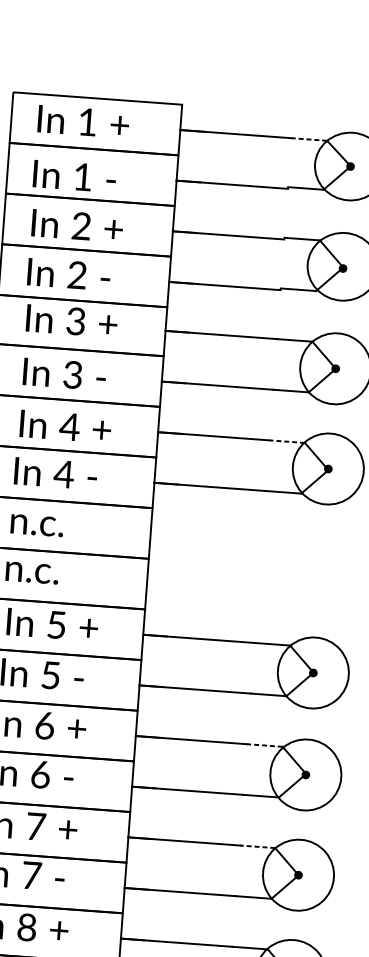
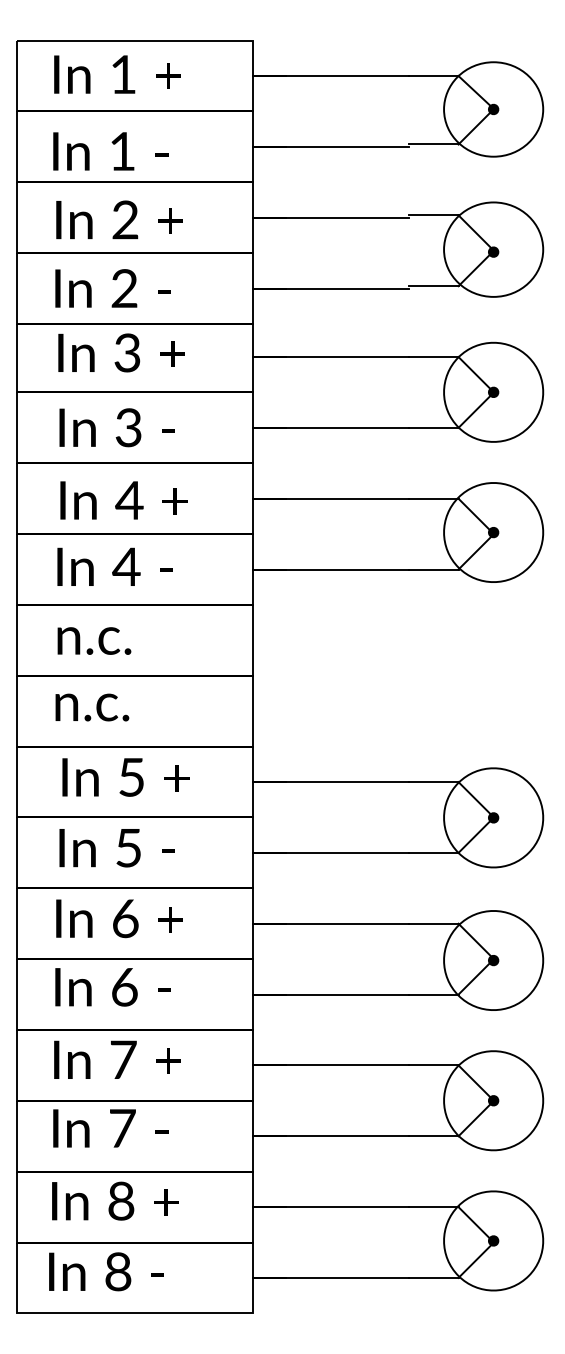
line: (309, 139) -> (433, 76), dashed -> solid
line: (287, 441) -> (433, 498), dashed -> solid
line: (264, 745) -> (433, 923), dashed -> solid
line: (257, 846) -> (433, 1065), dashed -> solid

